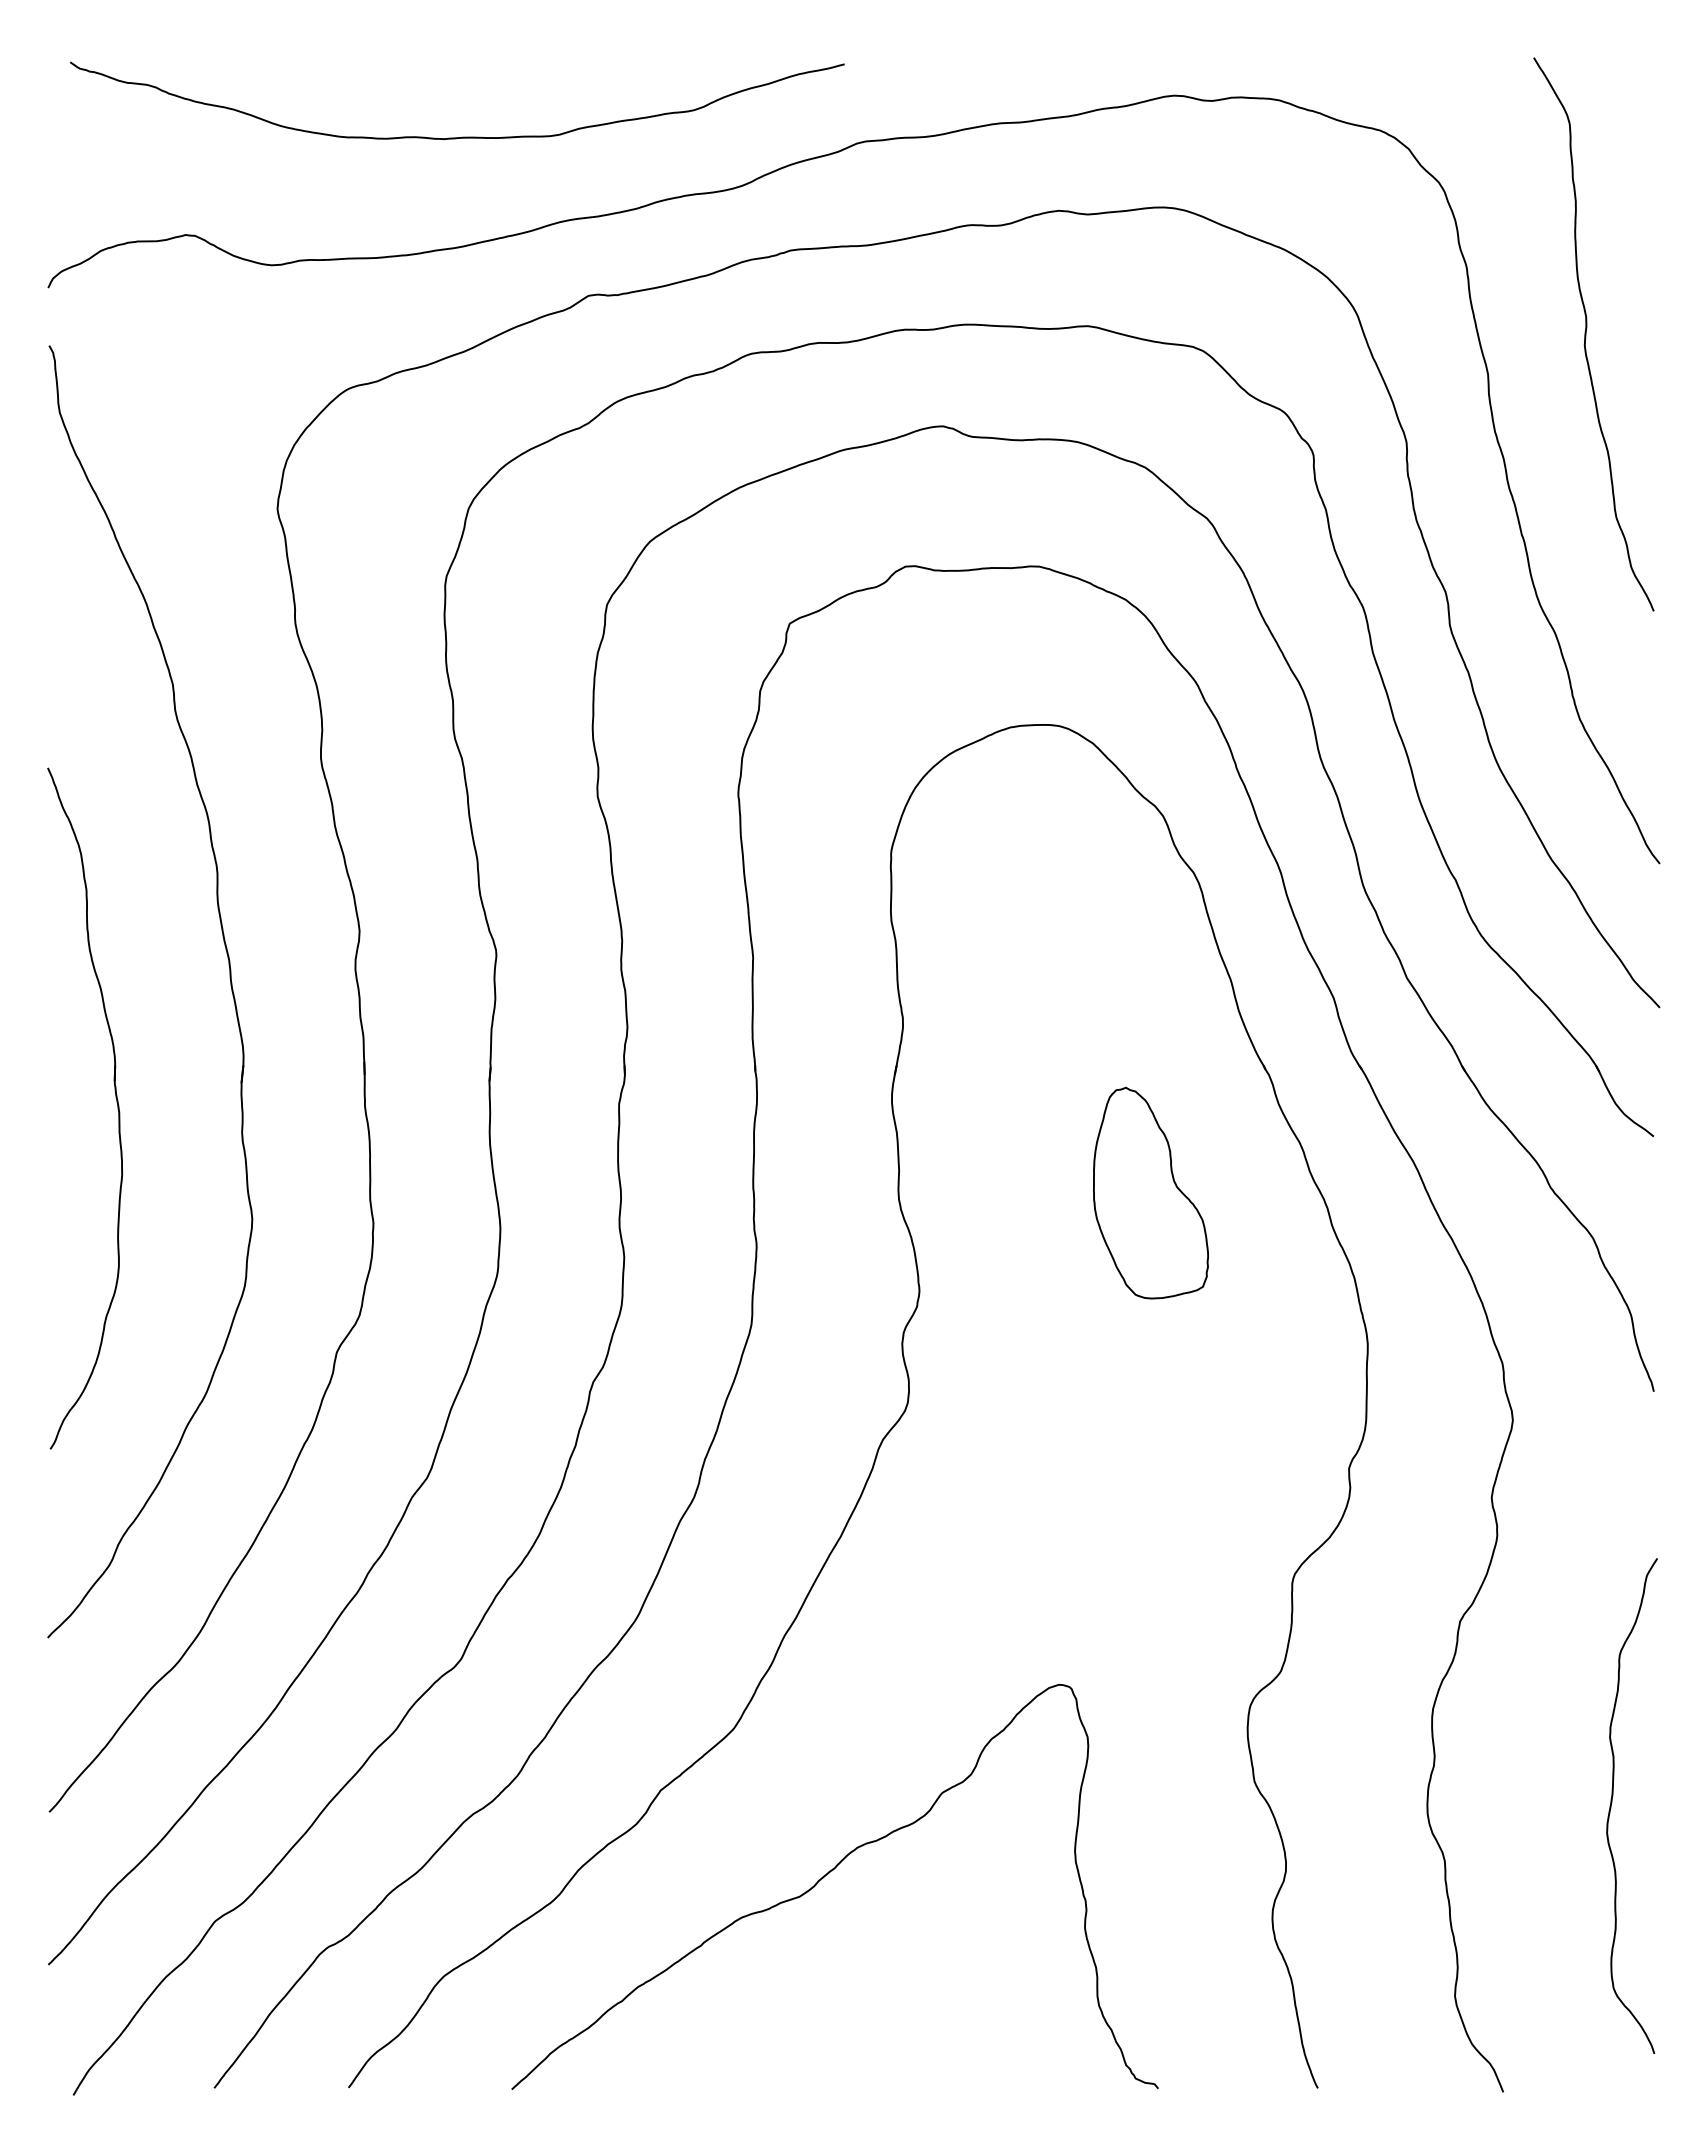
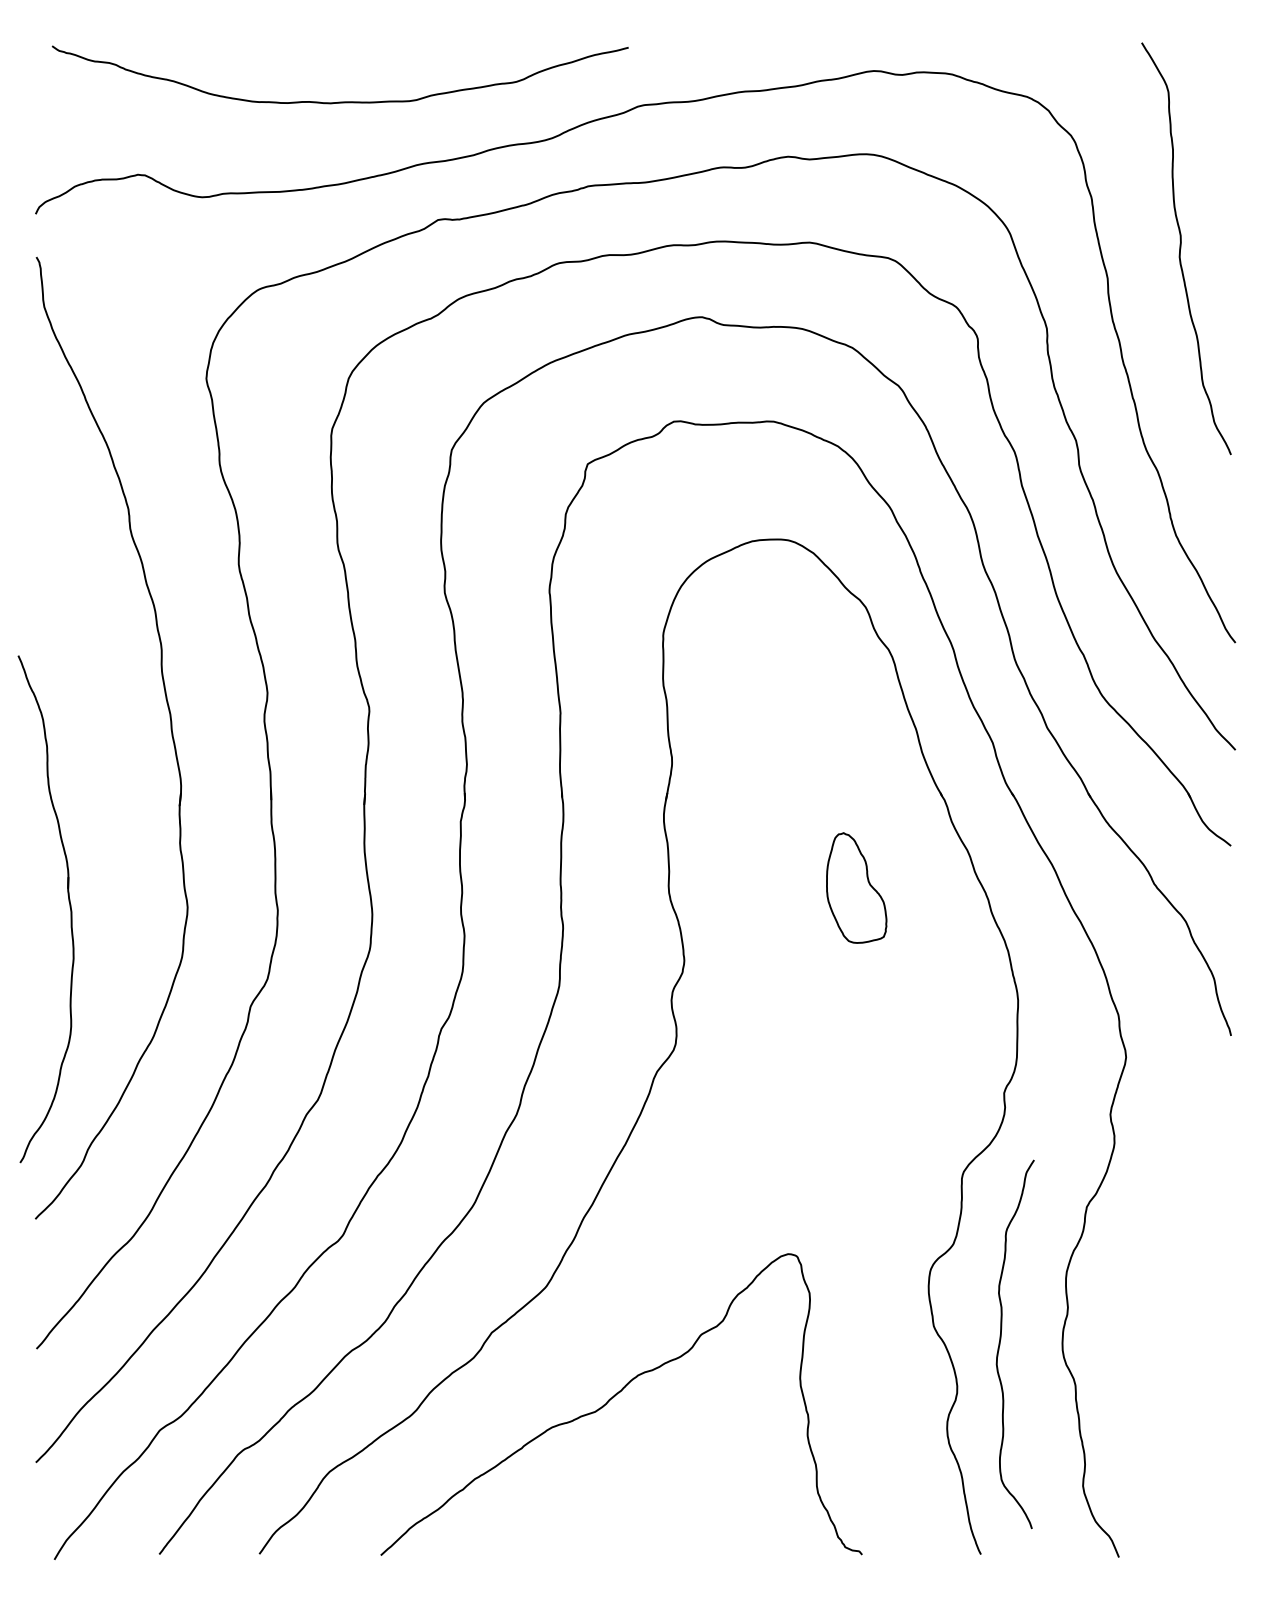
part: (116, 1102) -> (69, 904), moved
part: (1150, 1192) -> (856, 887), size x0.7
curve: (1612, 1803) -> (1000, 1342), moved

